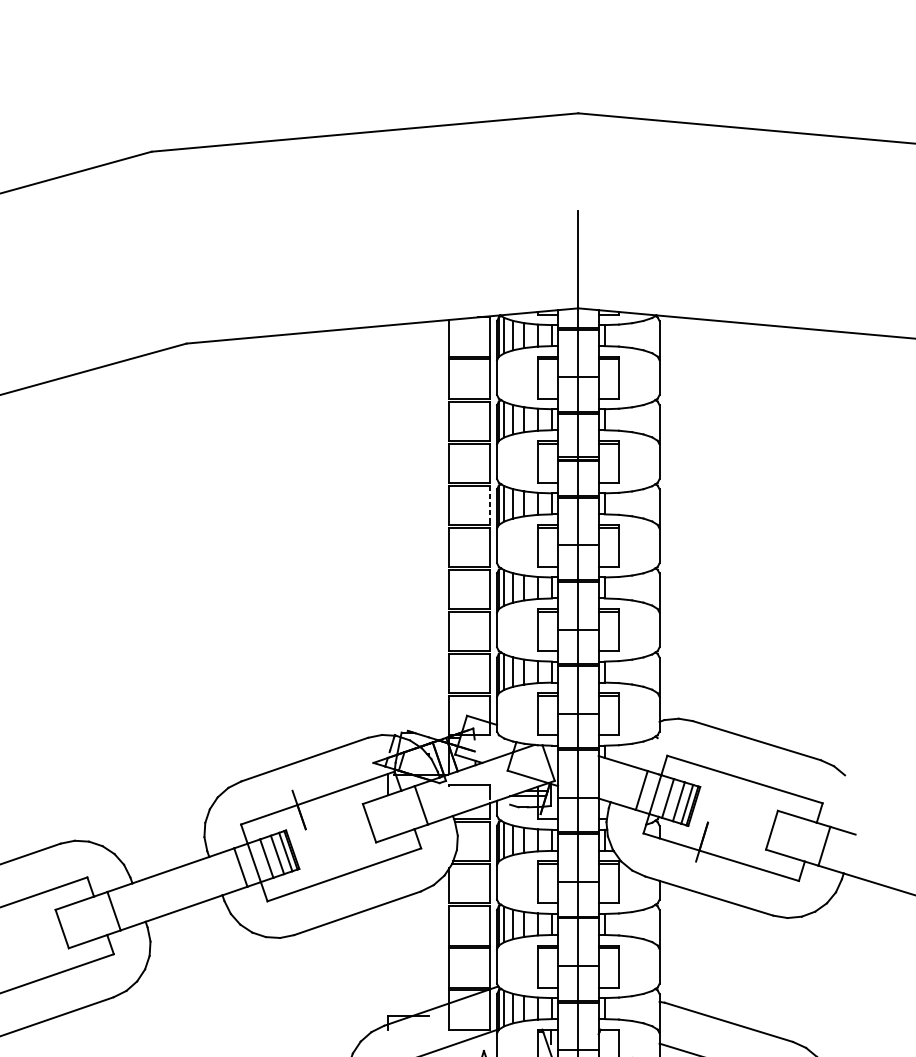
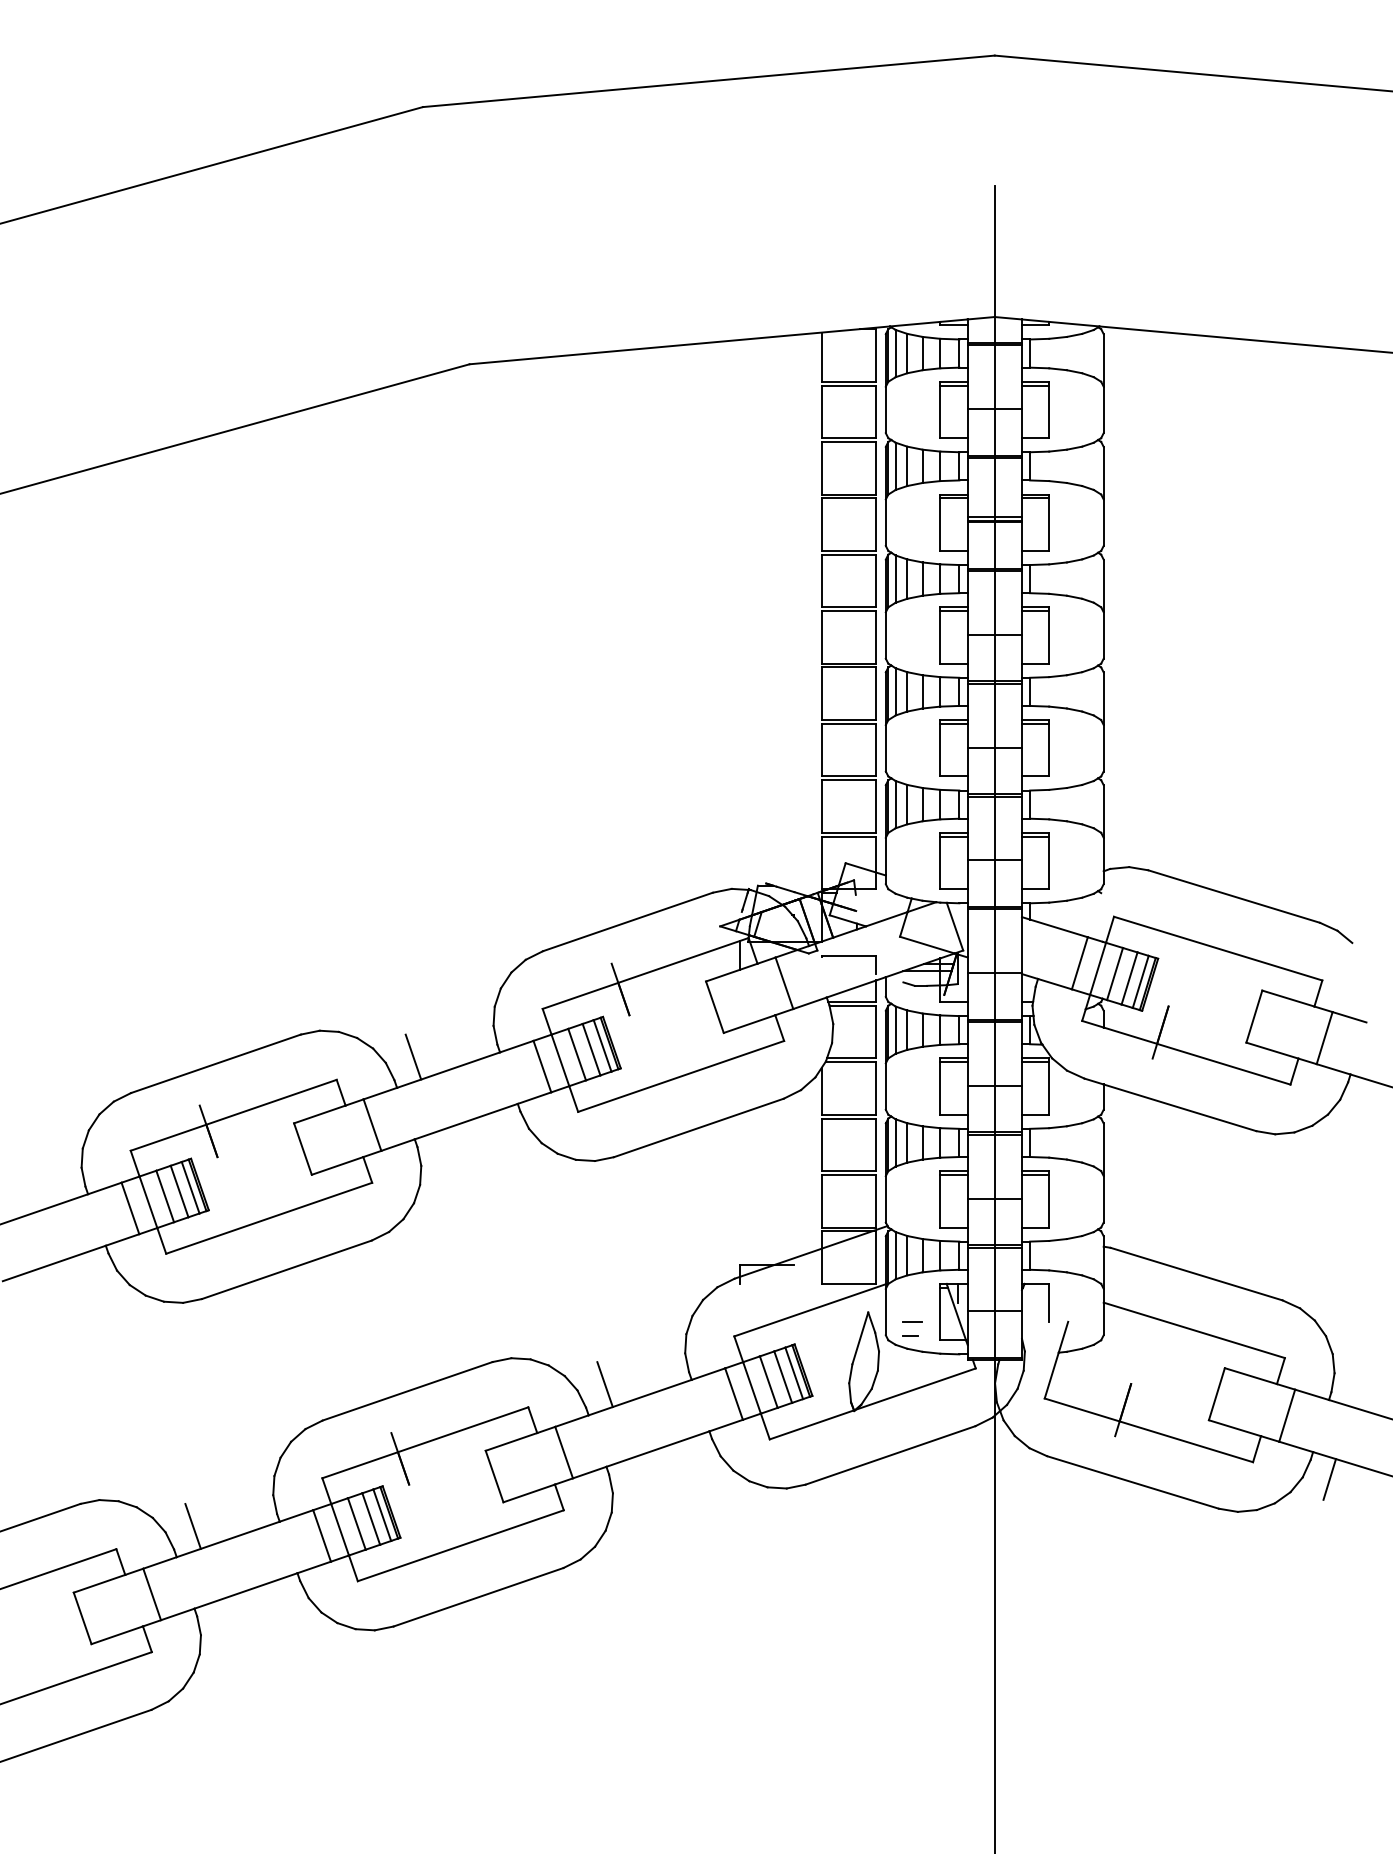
line: (490, 505) -> (876, 581), dashed -> solid
line: (144, 860) -> (413, 1056), added

